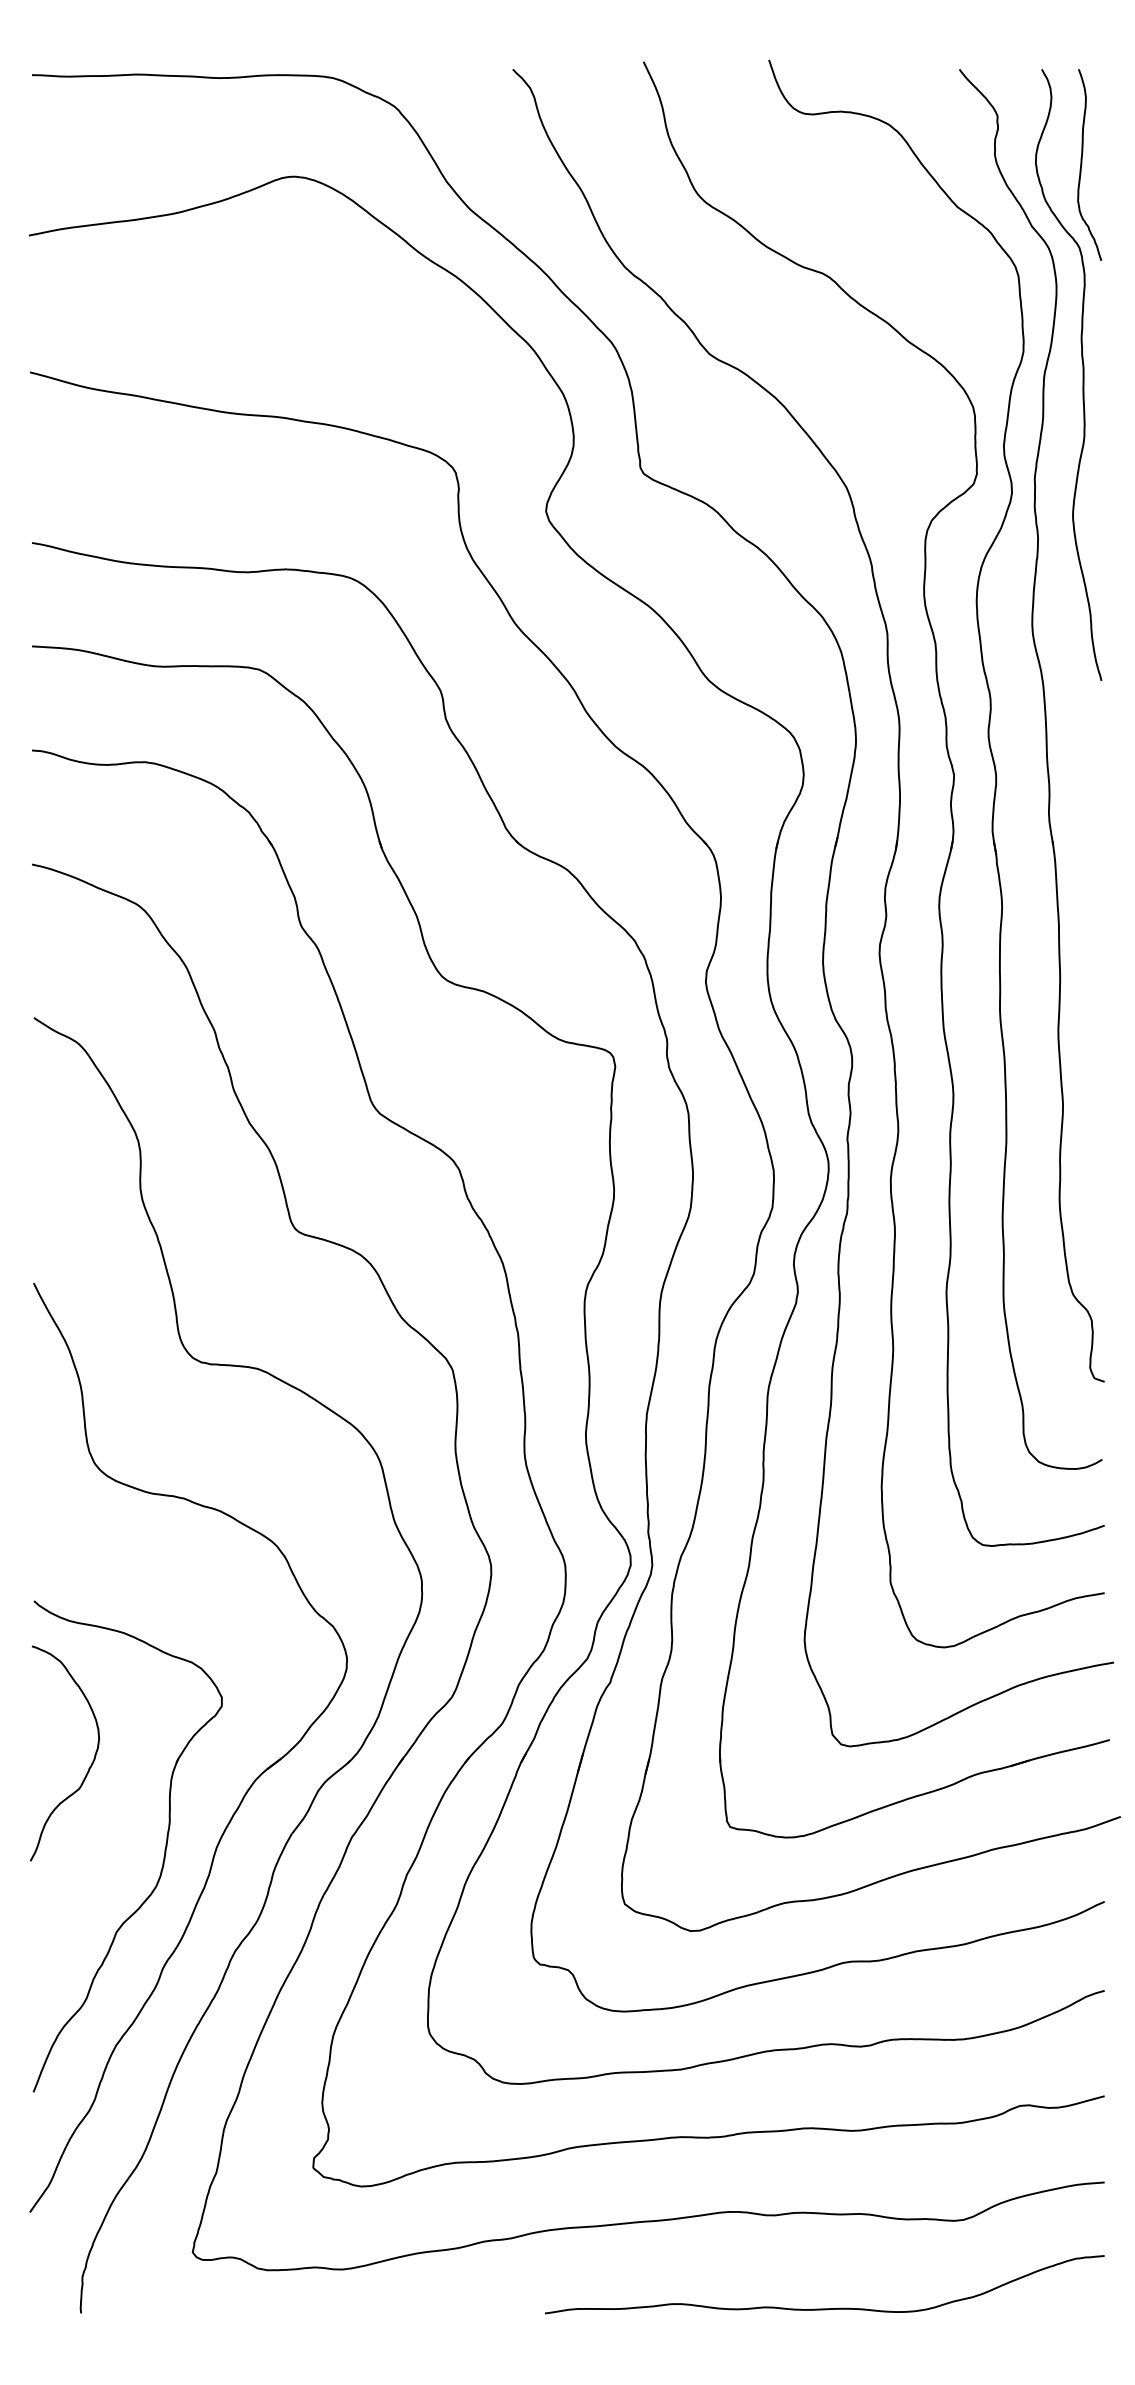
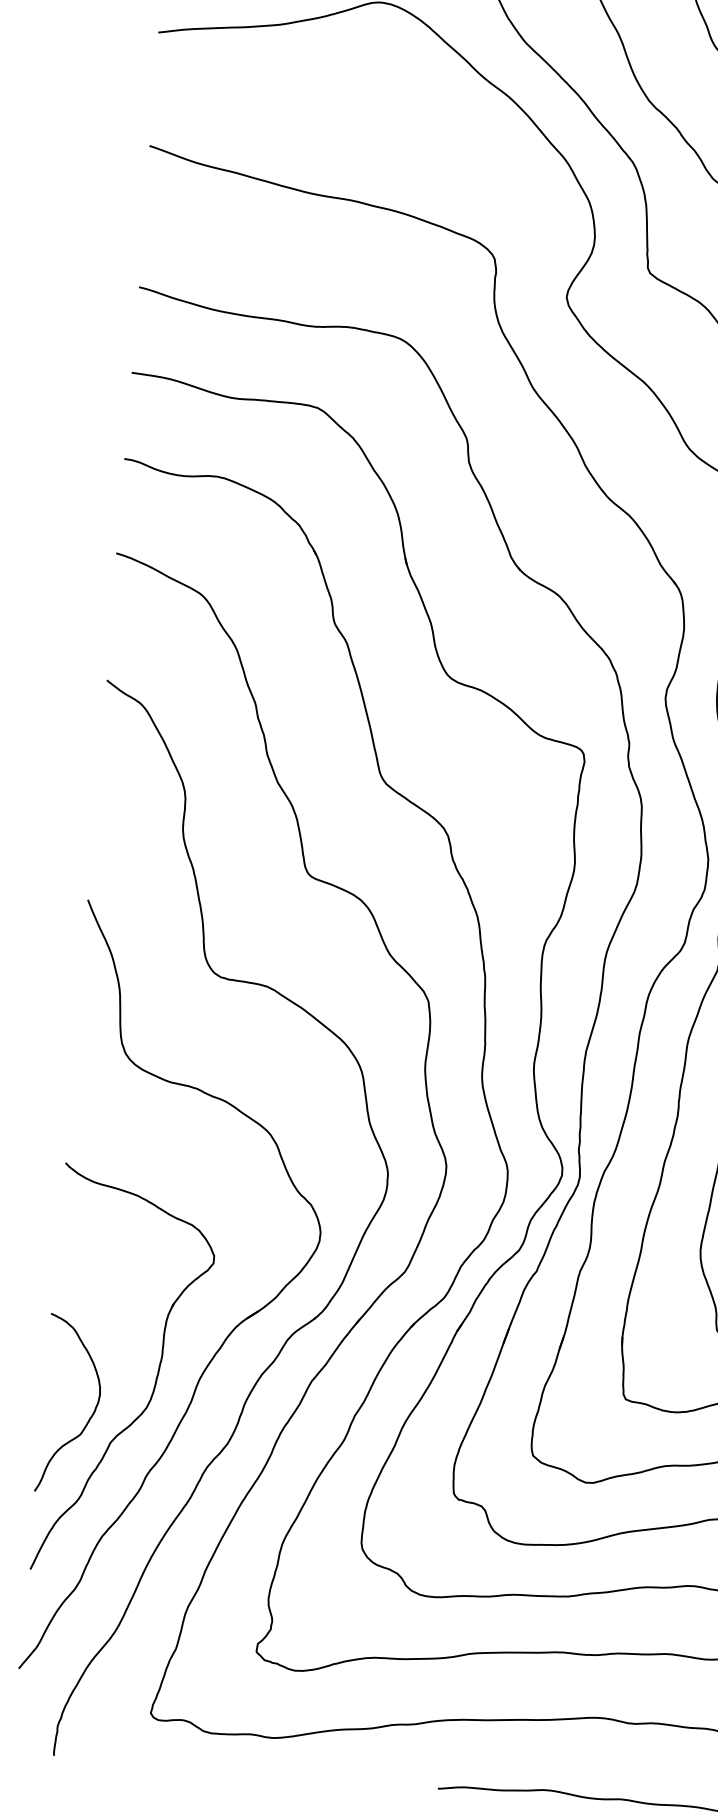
curve: (89, 1766) -> (90, 1417), moved

